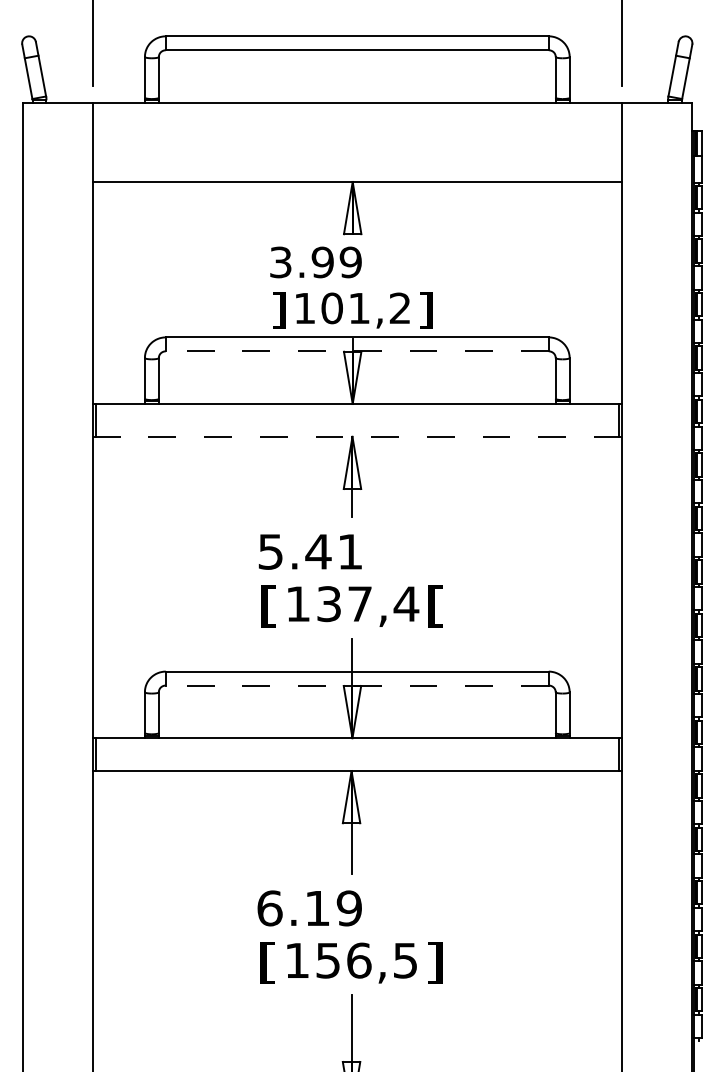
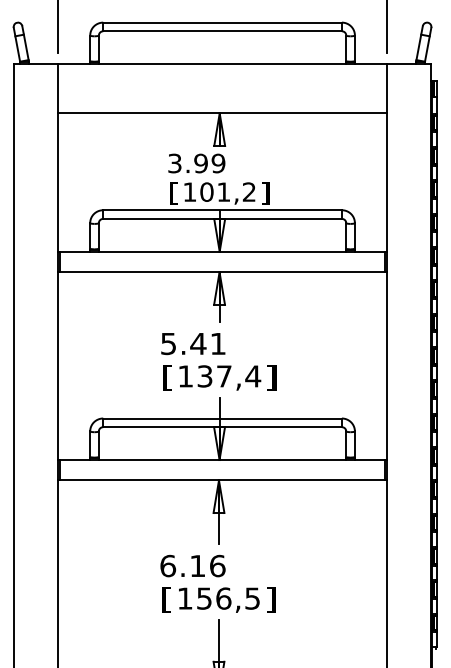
text: (278, 310) -> (173, 193), ] -> [
line: (357, 350) -> (222, 218), dashed -> solid
line: (357, 437) -> (222, 272), dashed -> solid
text: (435, 605) -> (271, 377), [ -> ]
line: (357, 686) -> (222, 427), dashed -> solid
text: (349, 907) -> (217, 565), 6.19 -> 6.16

